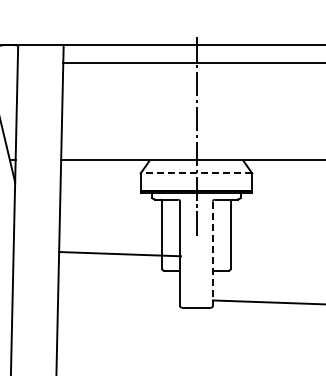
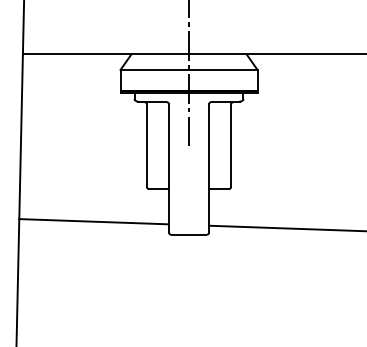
line: (196, 173) -> (189, 69), dashed -> solid
line: (120, 254) -> (94, 222), moved
line: (212, 254) -> (208, 169), dashed -> solid

